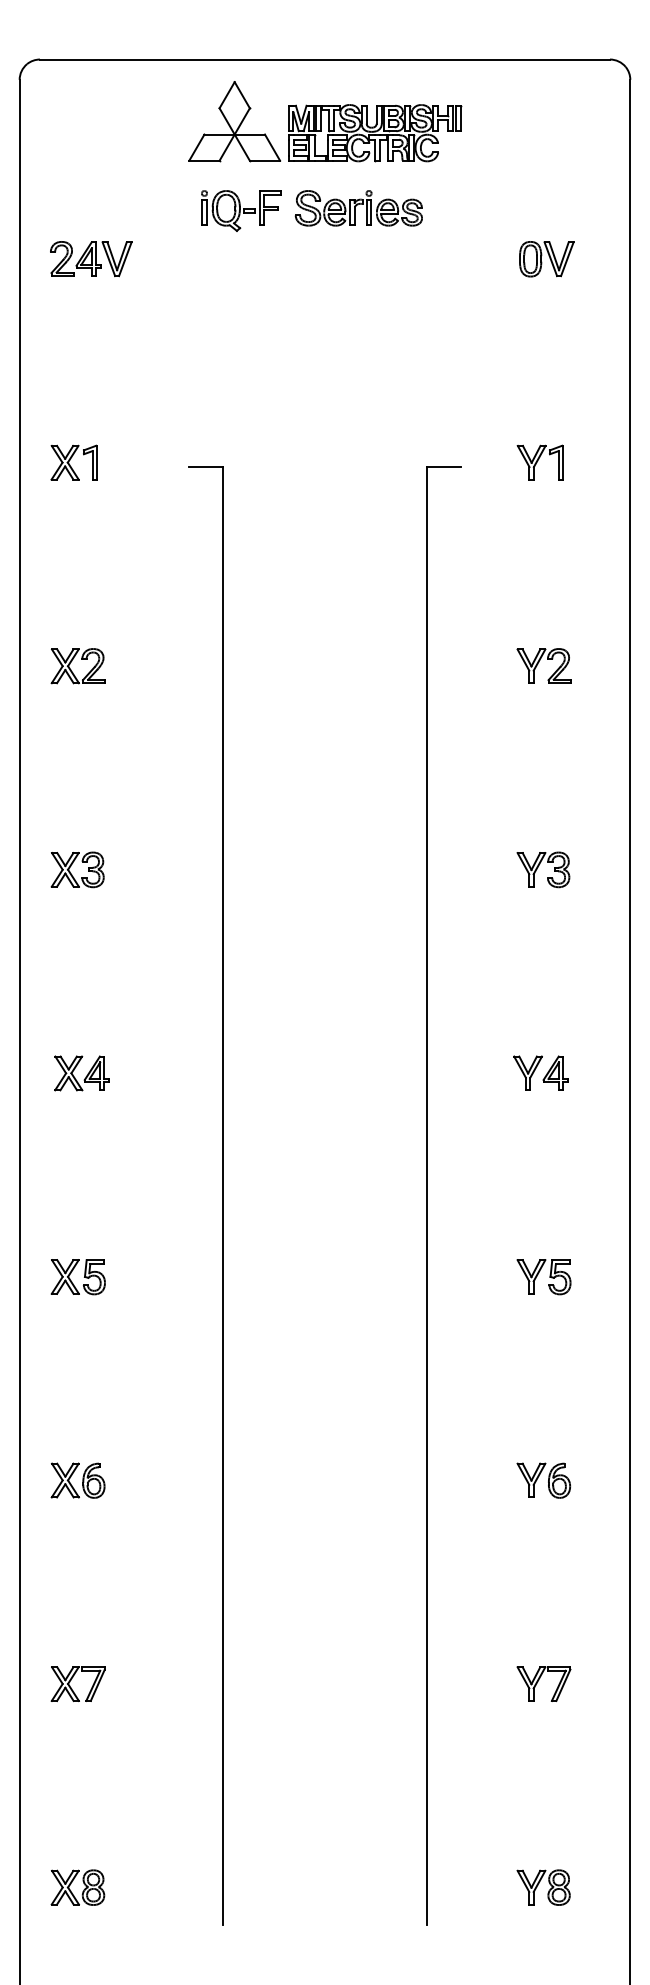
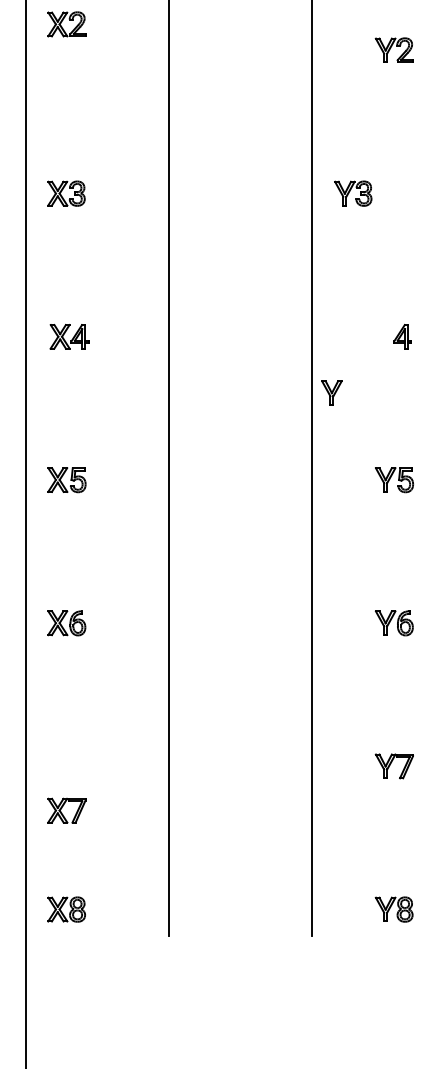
part: (71, 669) -> (62, 26), moved
part: (543, 869) -> (353, 193), moved
part: (527, 1072) -> (331, 392), moved
part: (71, 1680) -> (62, 808), moved

